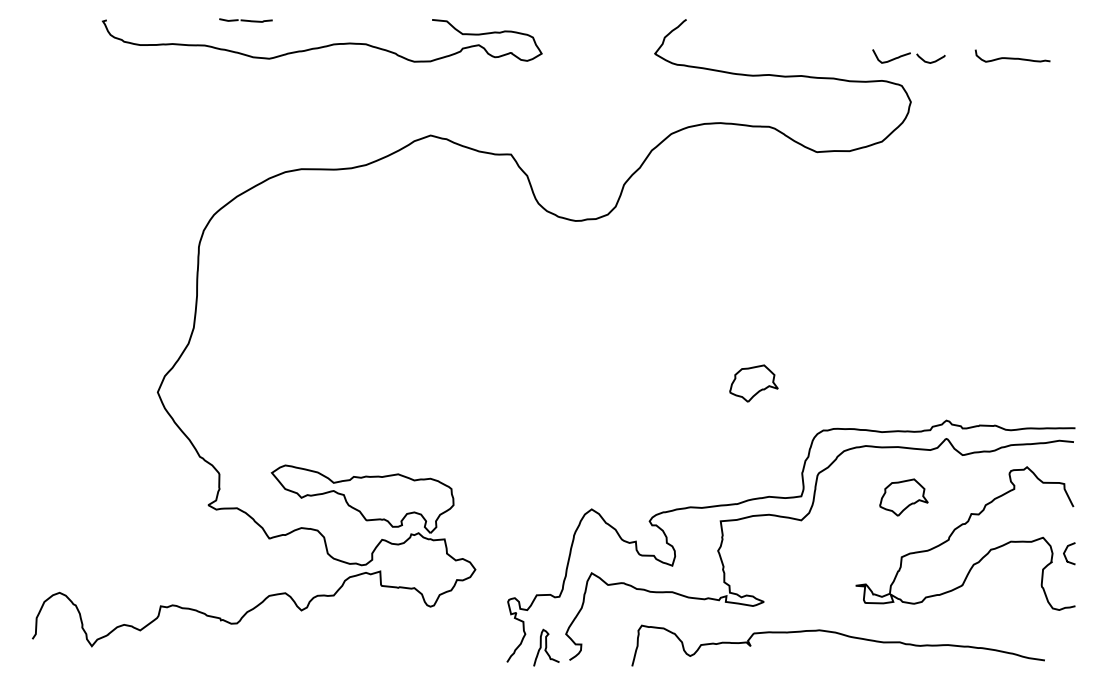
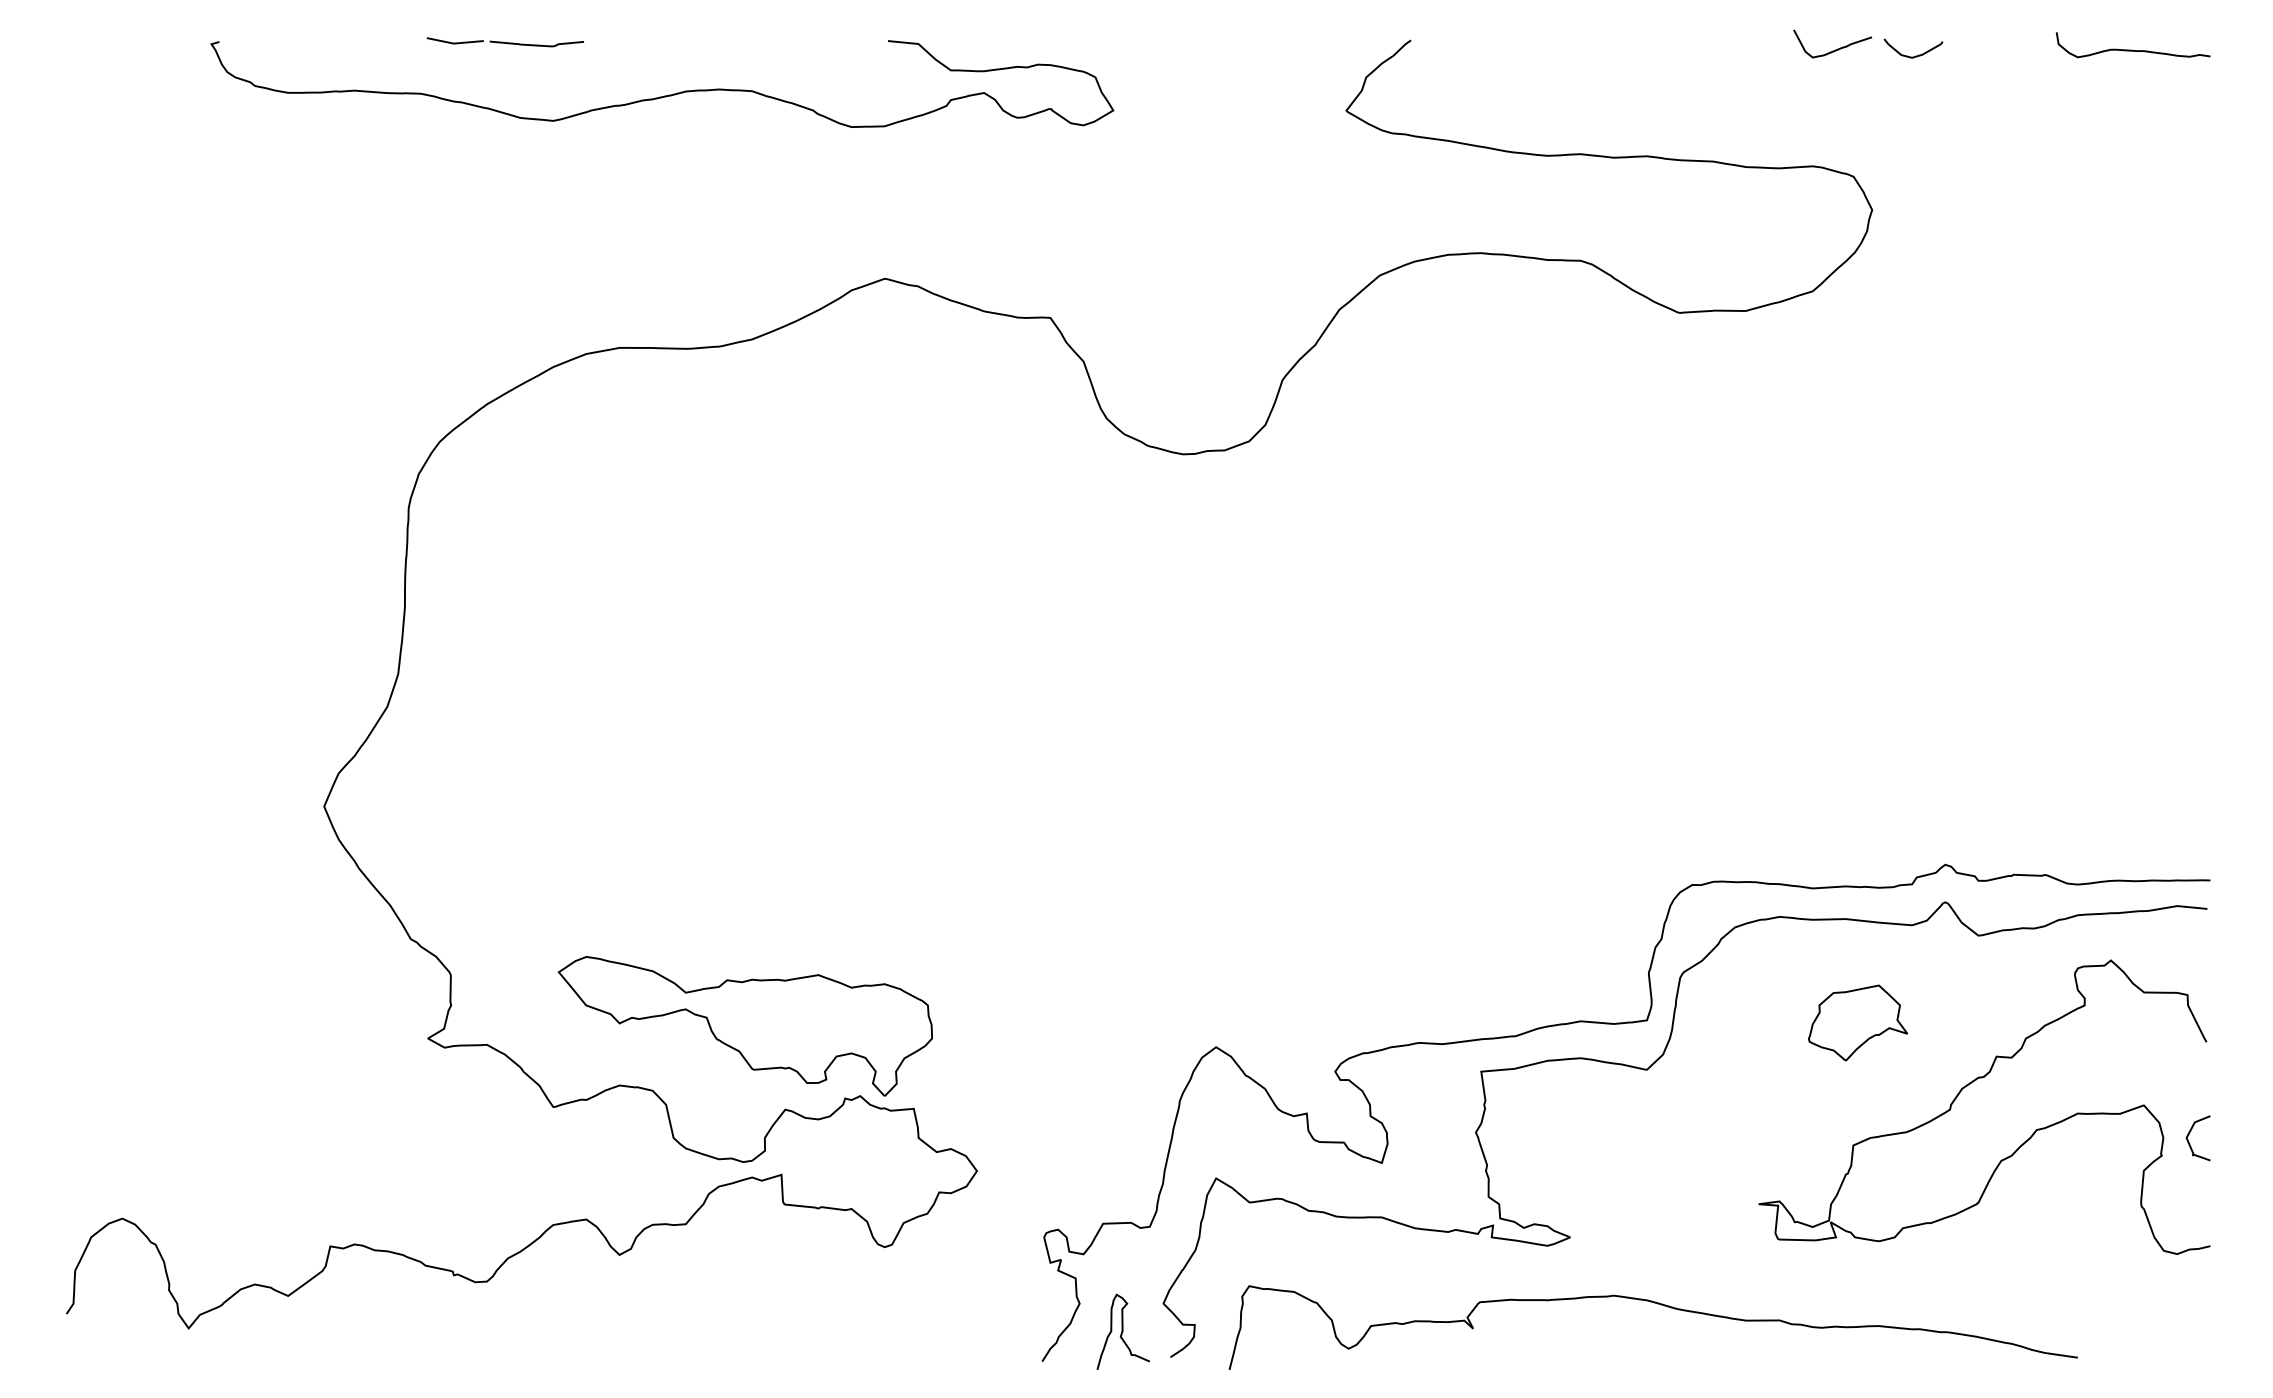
part: (245, 20) -> (504, 42), size x1.43
part: (908, 56) -> (1867, 44), moved
curve: (1012, 57) -> (2132, 48), moved
part: (753, 383) -> (1548, 788), removed
curve: (841, 635) -> (1659, 1306), moved

